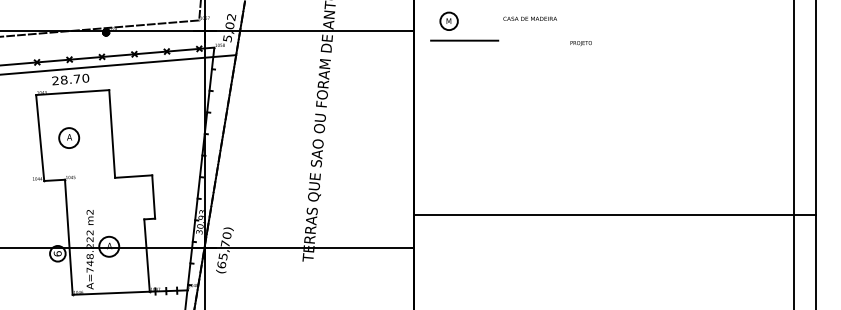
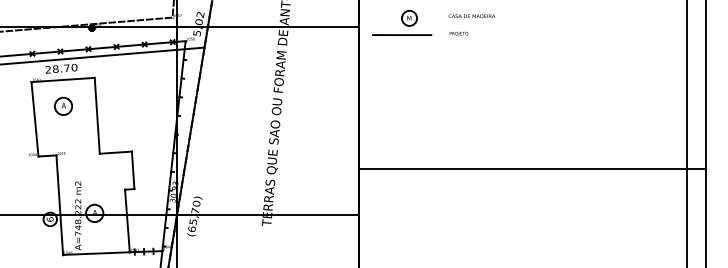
text: (529, 18) -> (471, 15), moved
part: (448, 20) -> (408, 17), moved
text: (580, 43) -> (458, 34), moved
part: (69, 137) -> (63, 105), moved
line: (614, 214) -> (531, 169), moved

